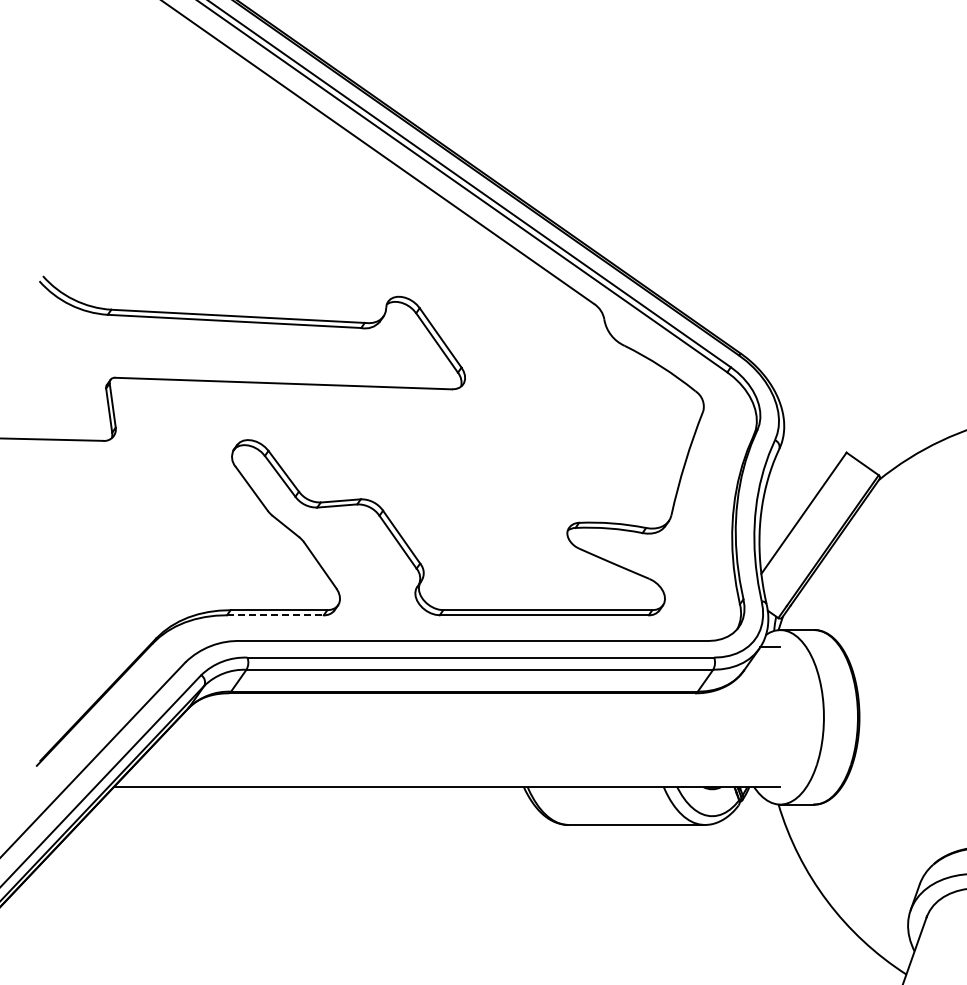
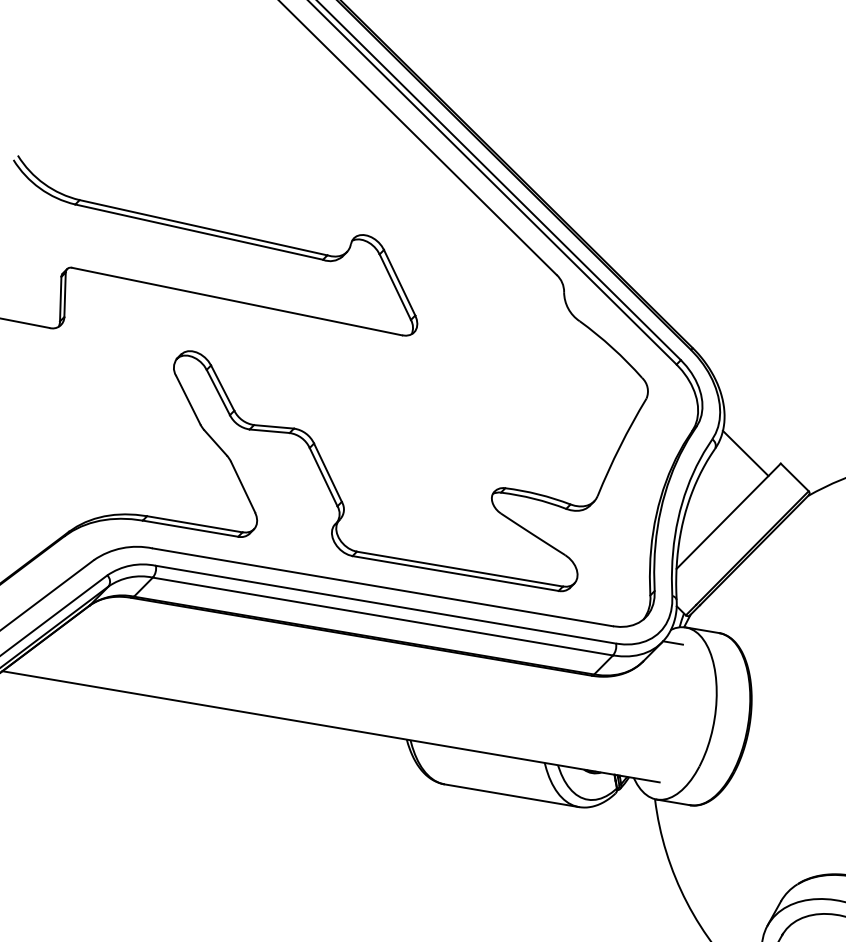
line: (810, 448) -> (745, 453), added
line: (275, 615) -> (190, 528), dashed -> solid

